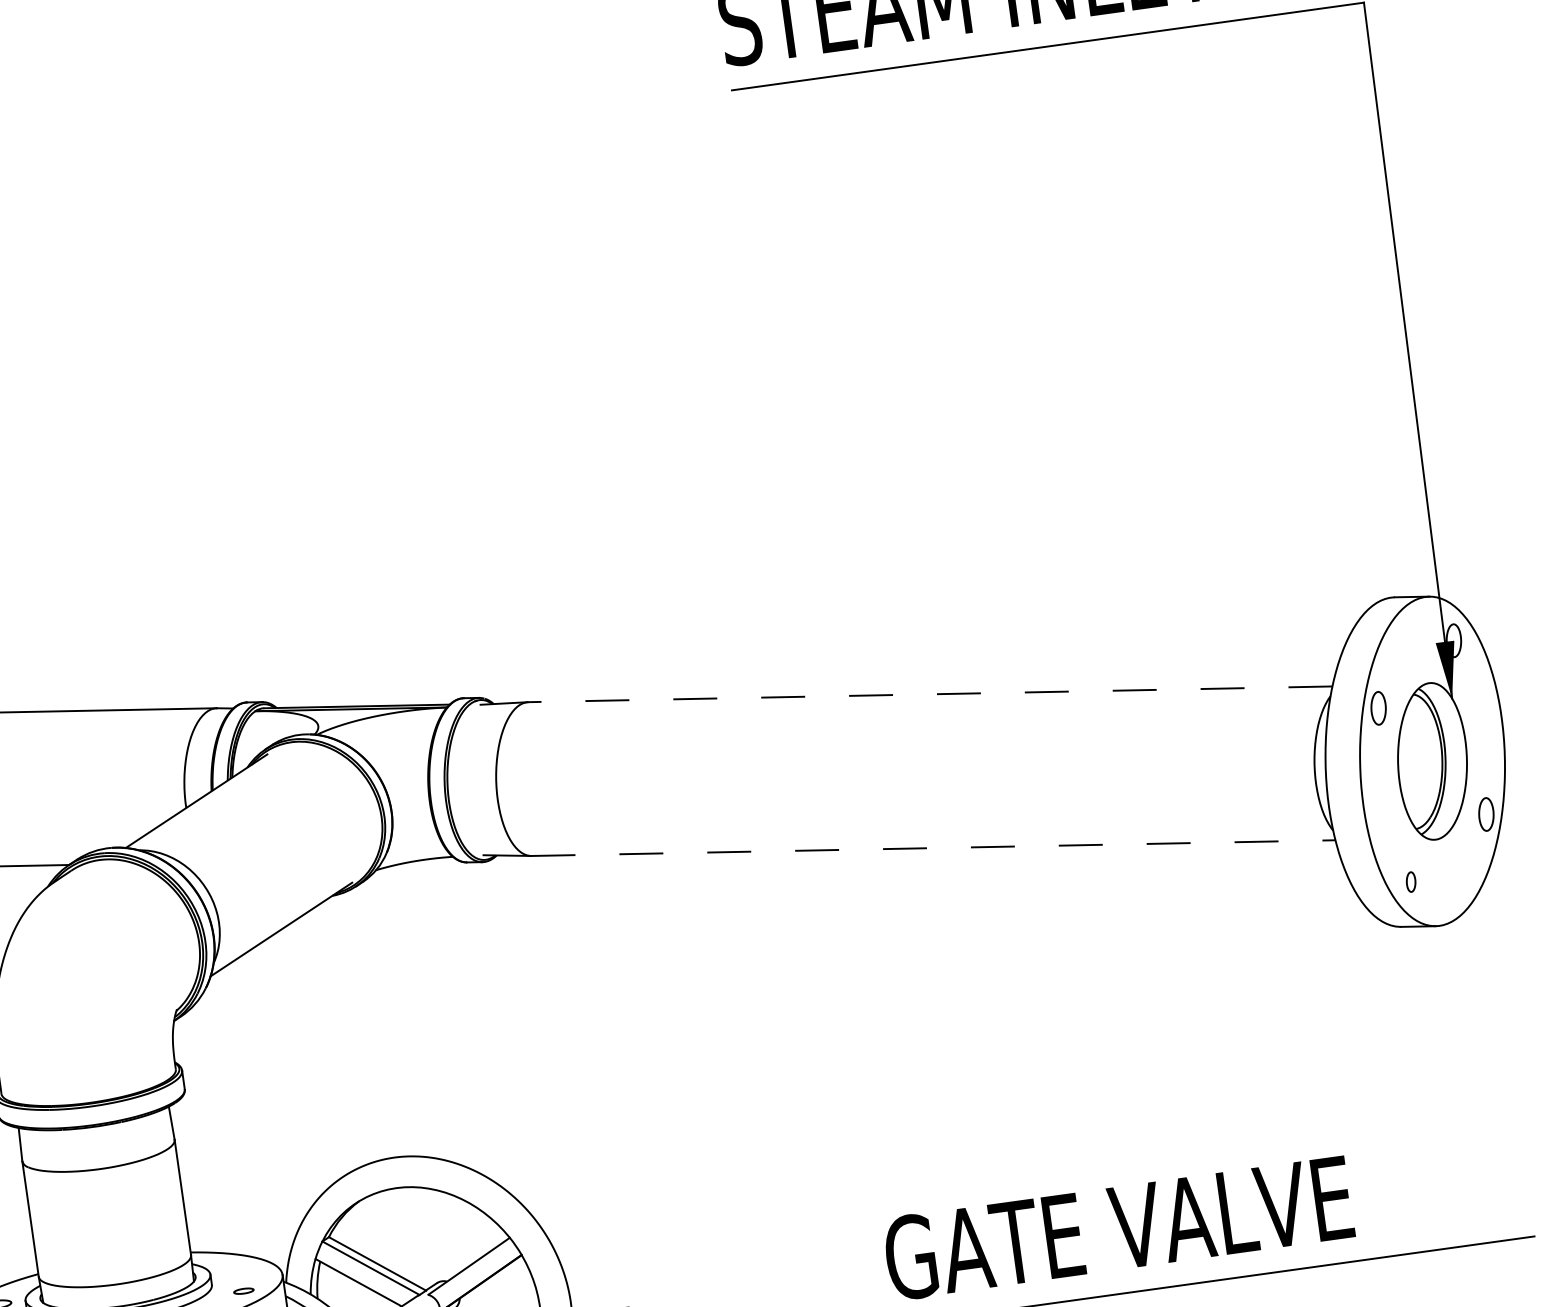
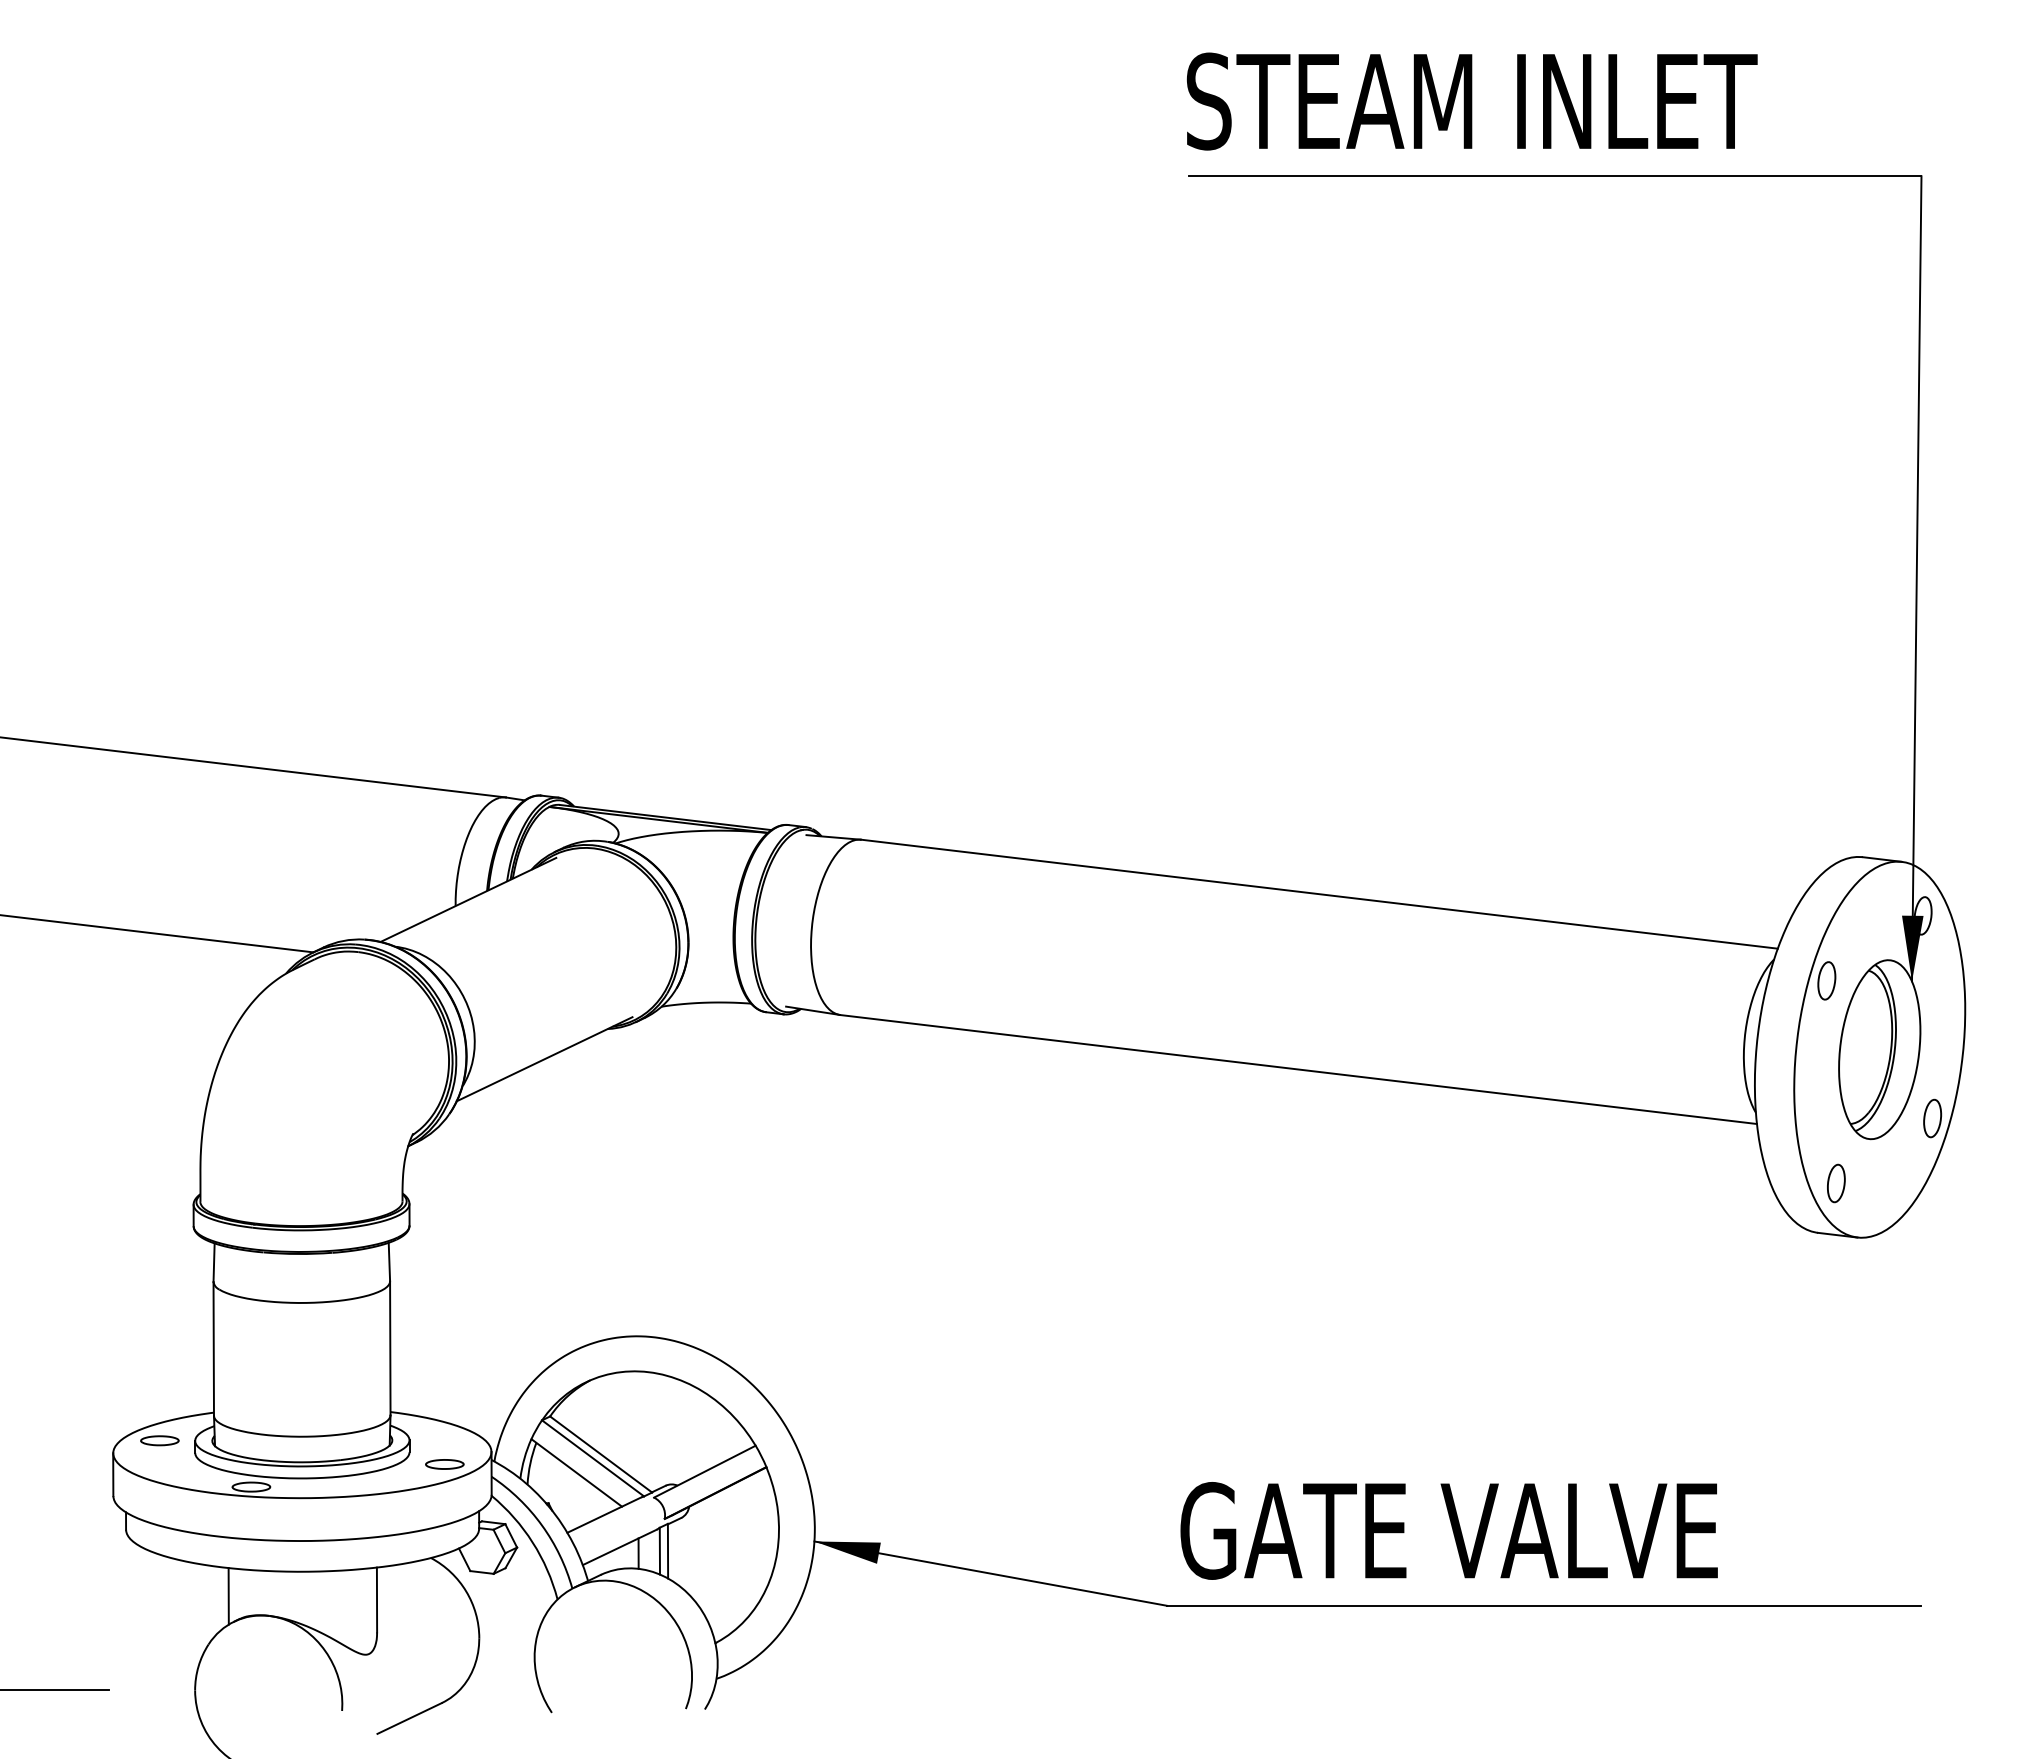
line: (930, 694) -> (1319, 894), dashed -> solid
line: (934, 848) -> (1299, 1069), dashed -> solid
part: (1411, 882) -> (1836, 1183), size x1.67
part: (243, 1291) -> (444, 1464), size x1.67

